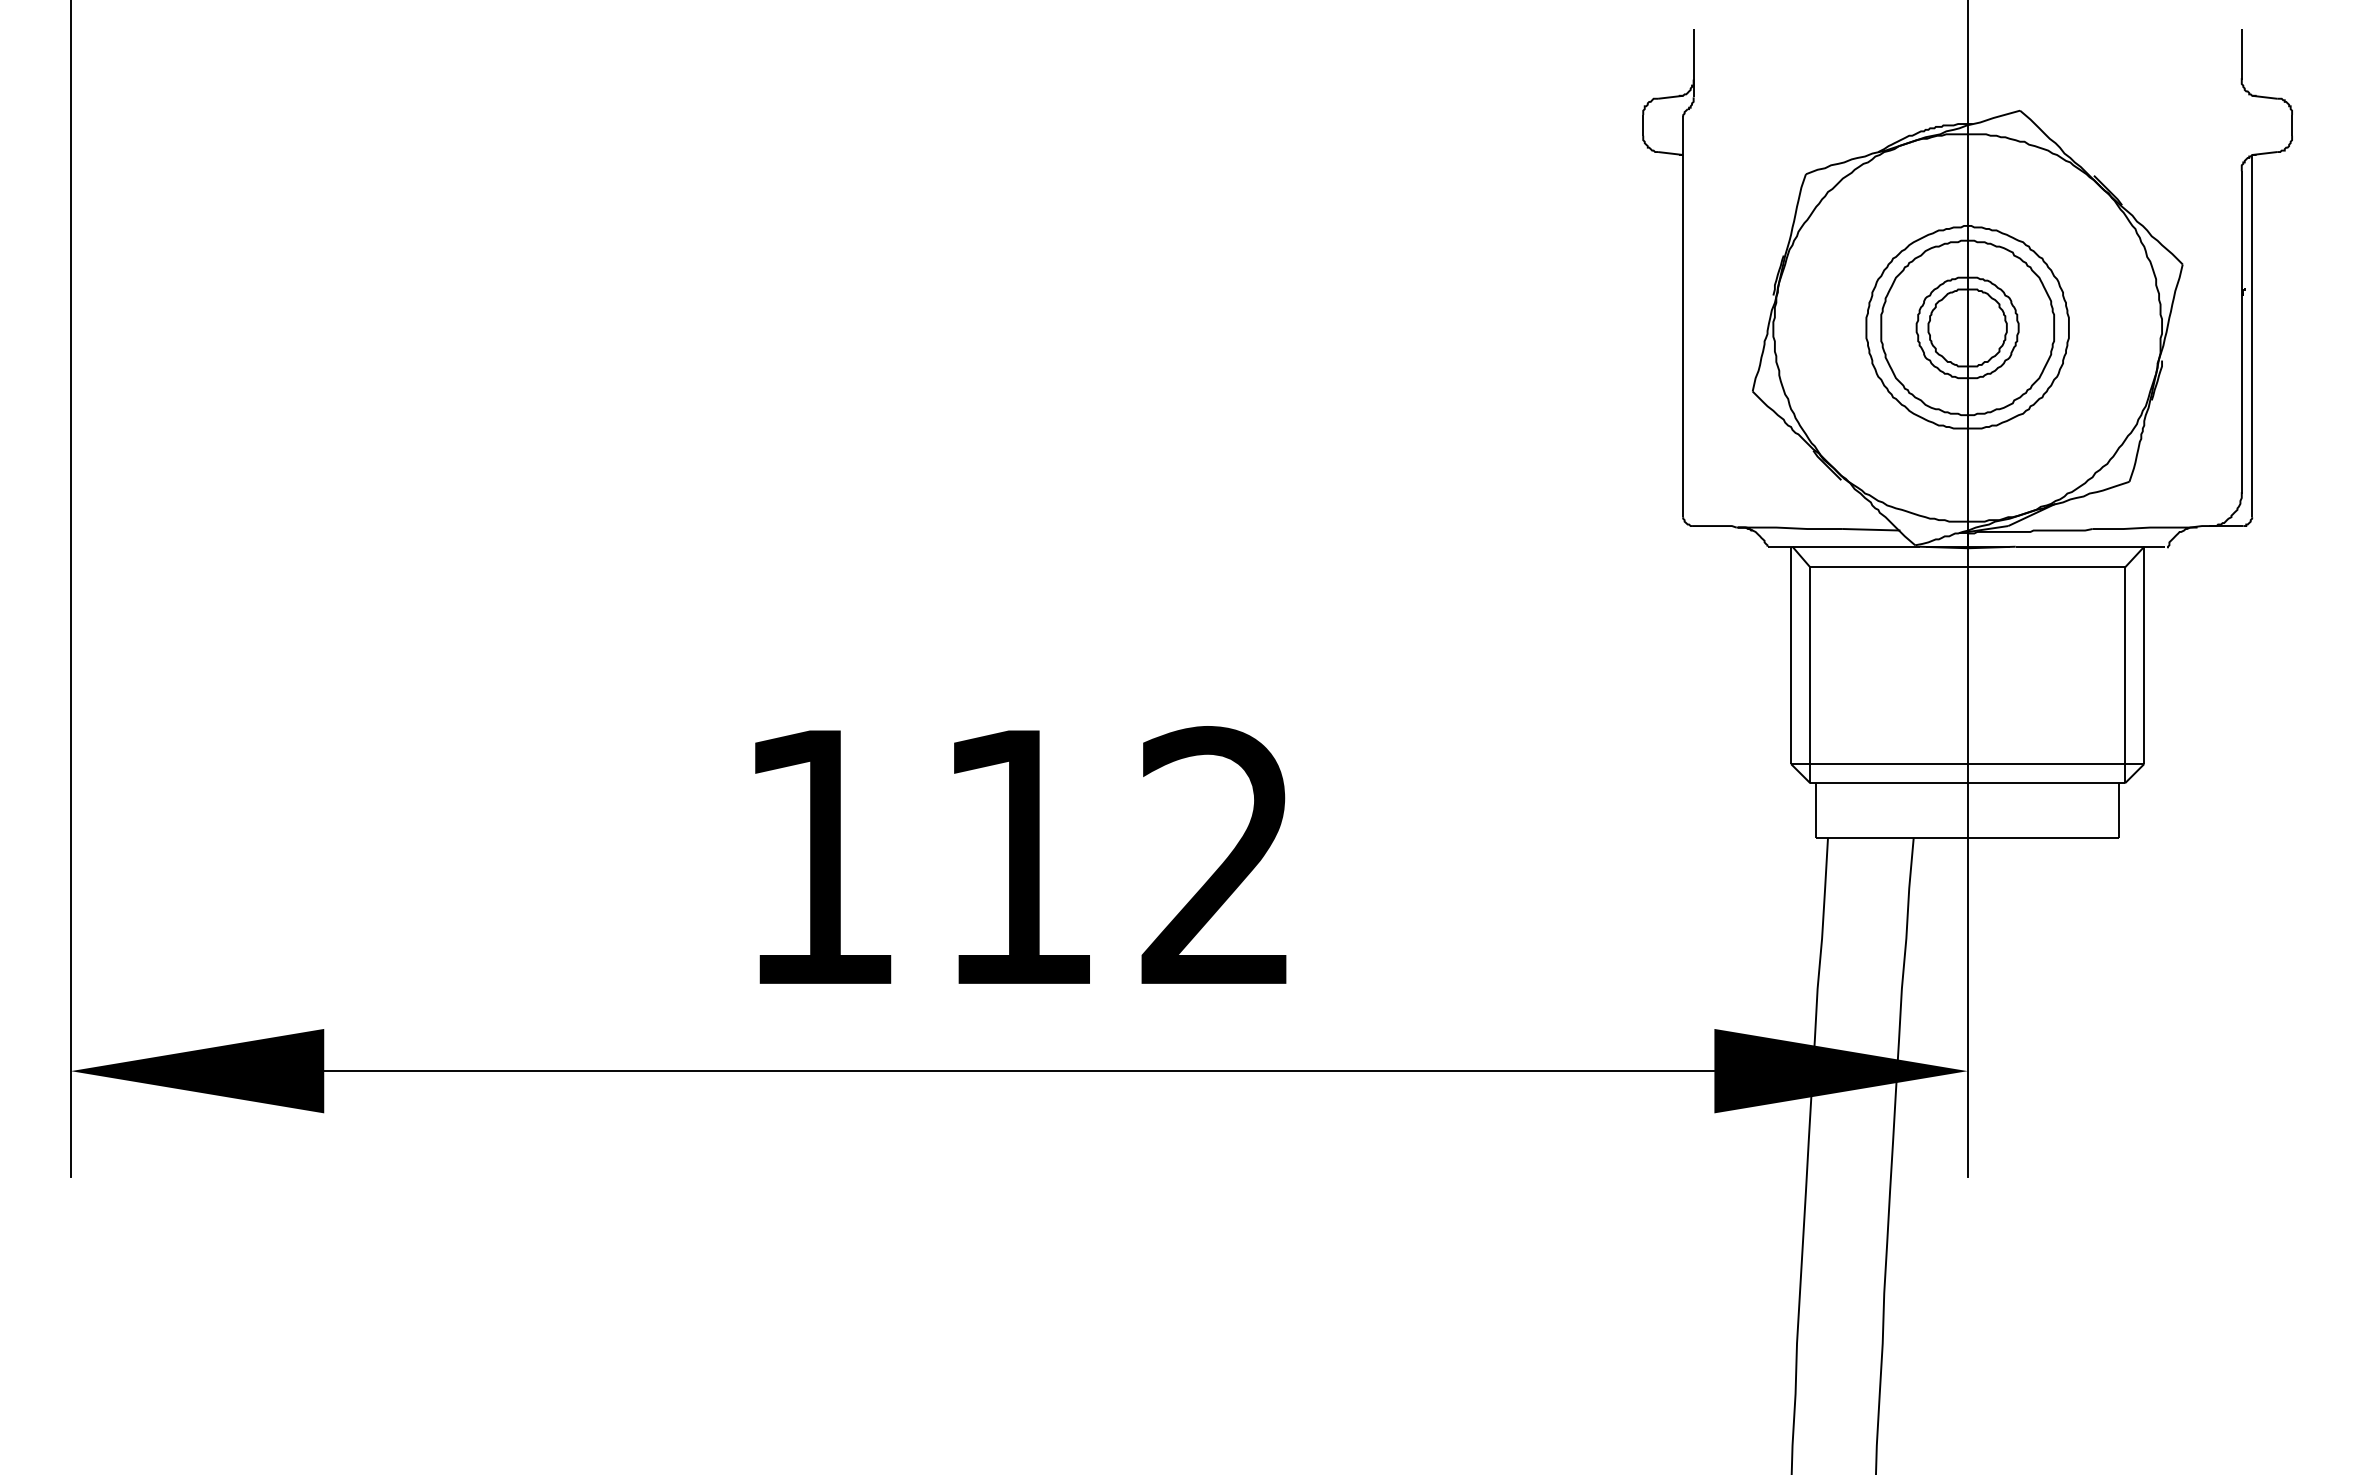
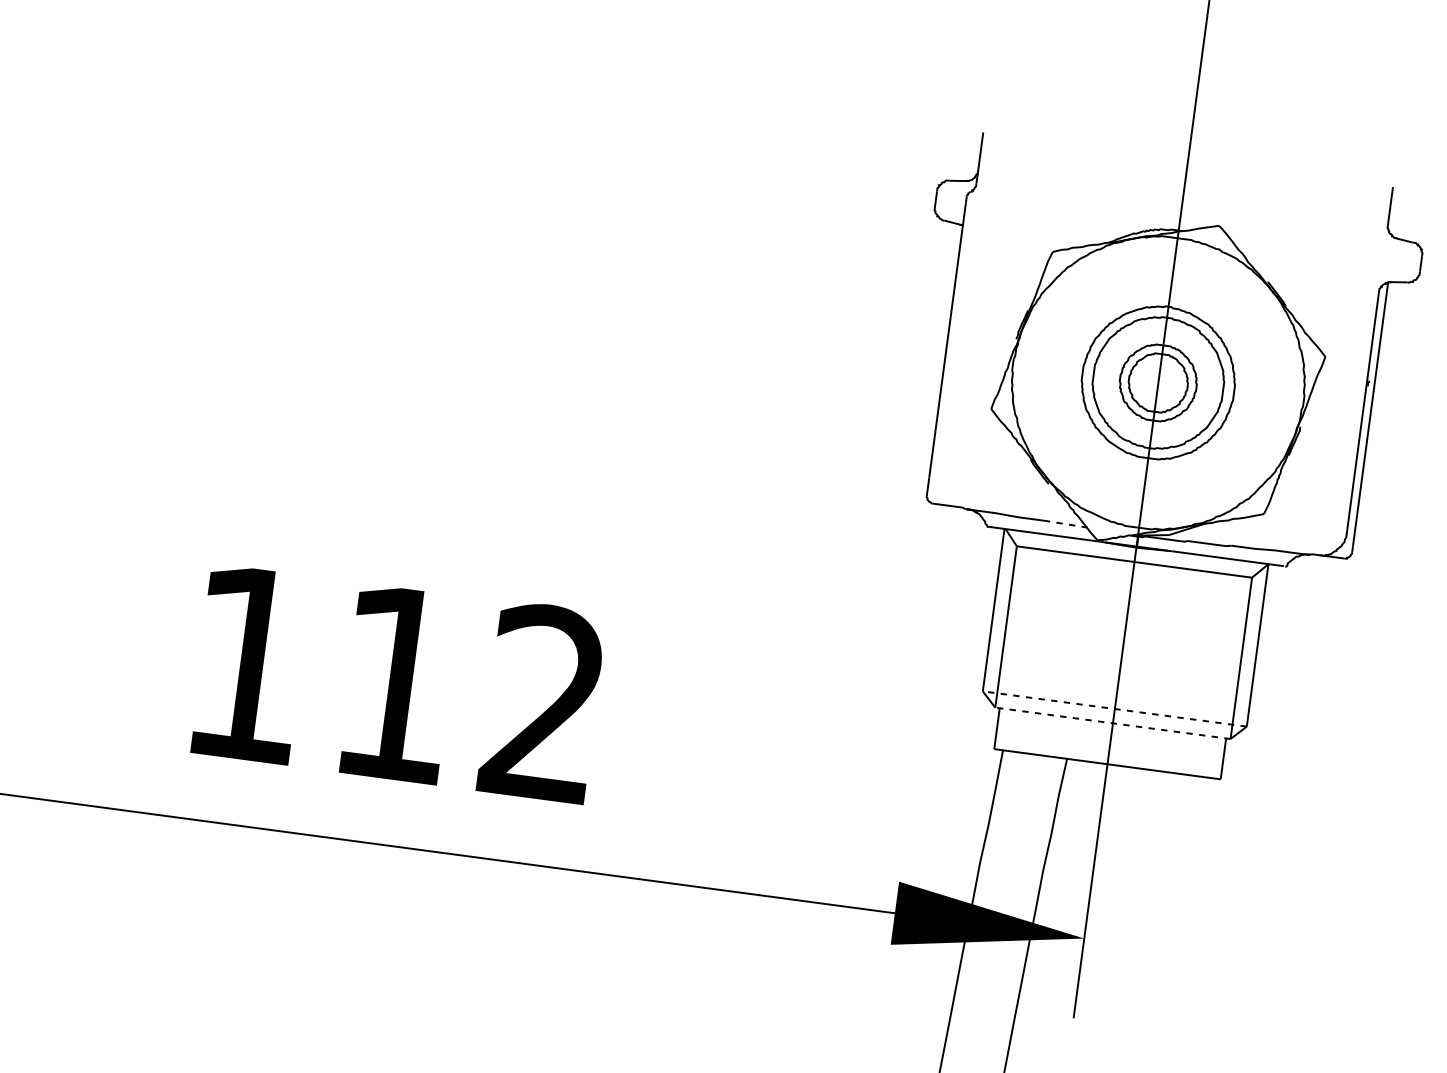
line: (1871, 529) -> (1066, 524), solid -> dashed
line: (1967, 764) -> (1114, 709), solid -> dashed
line: (1967, 783) -> (1112, 723), solid -> dashed

